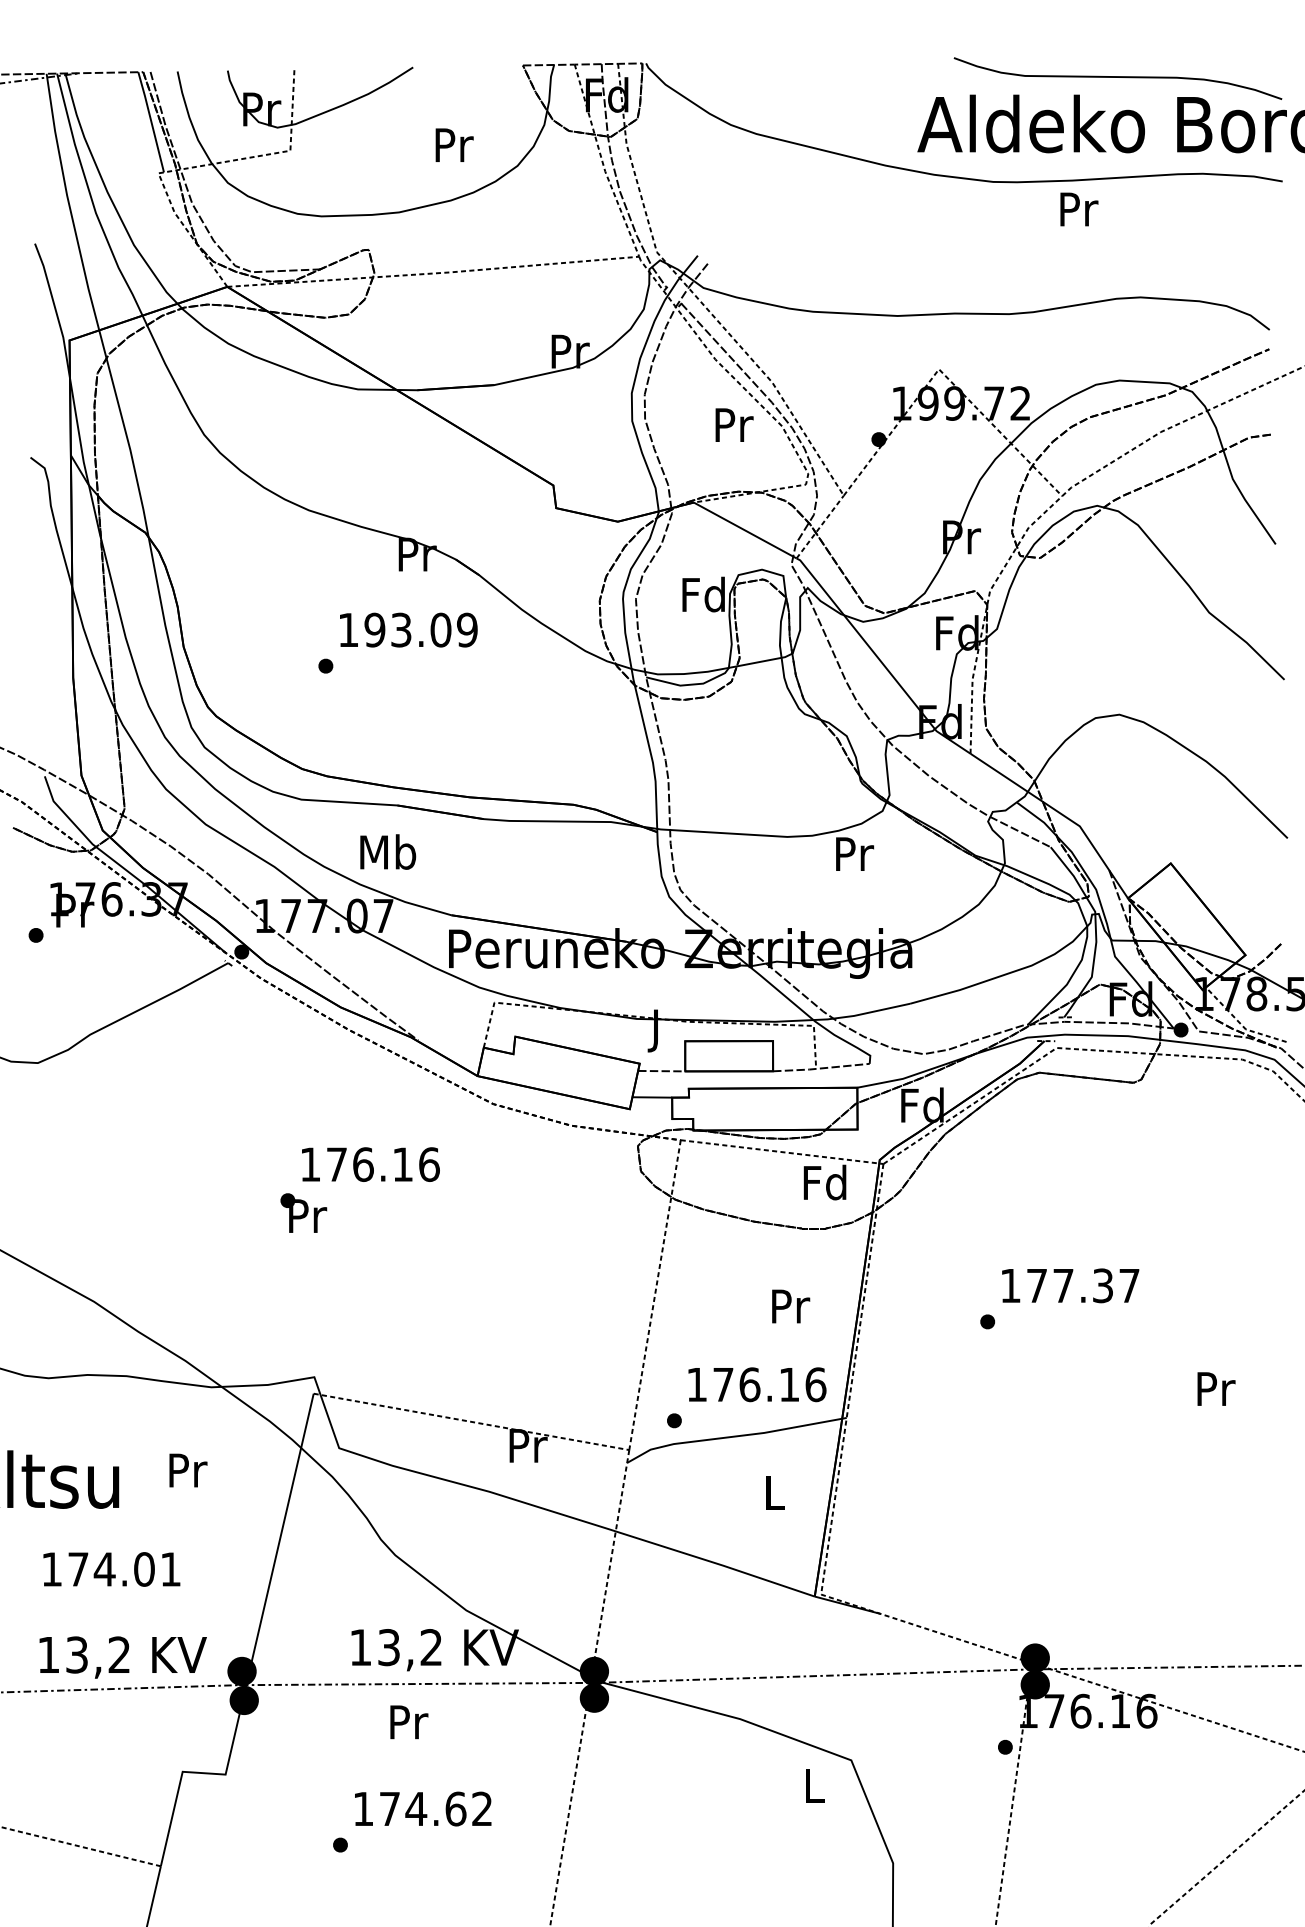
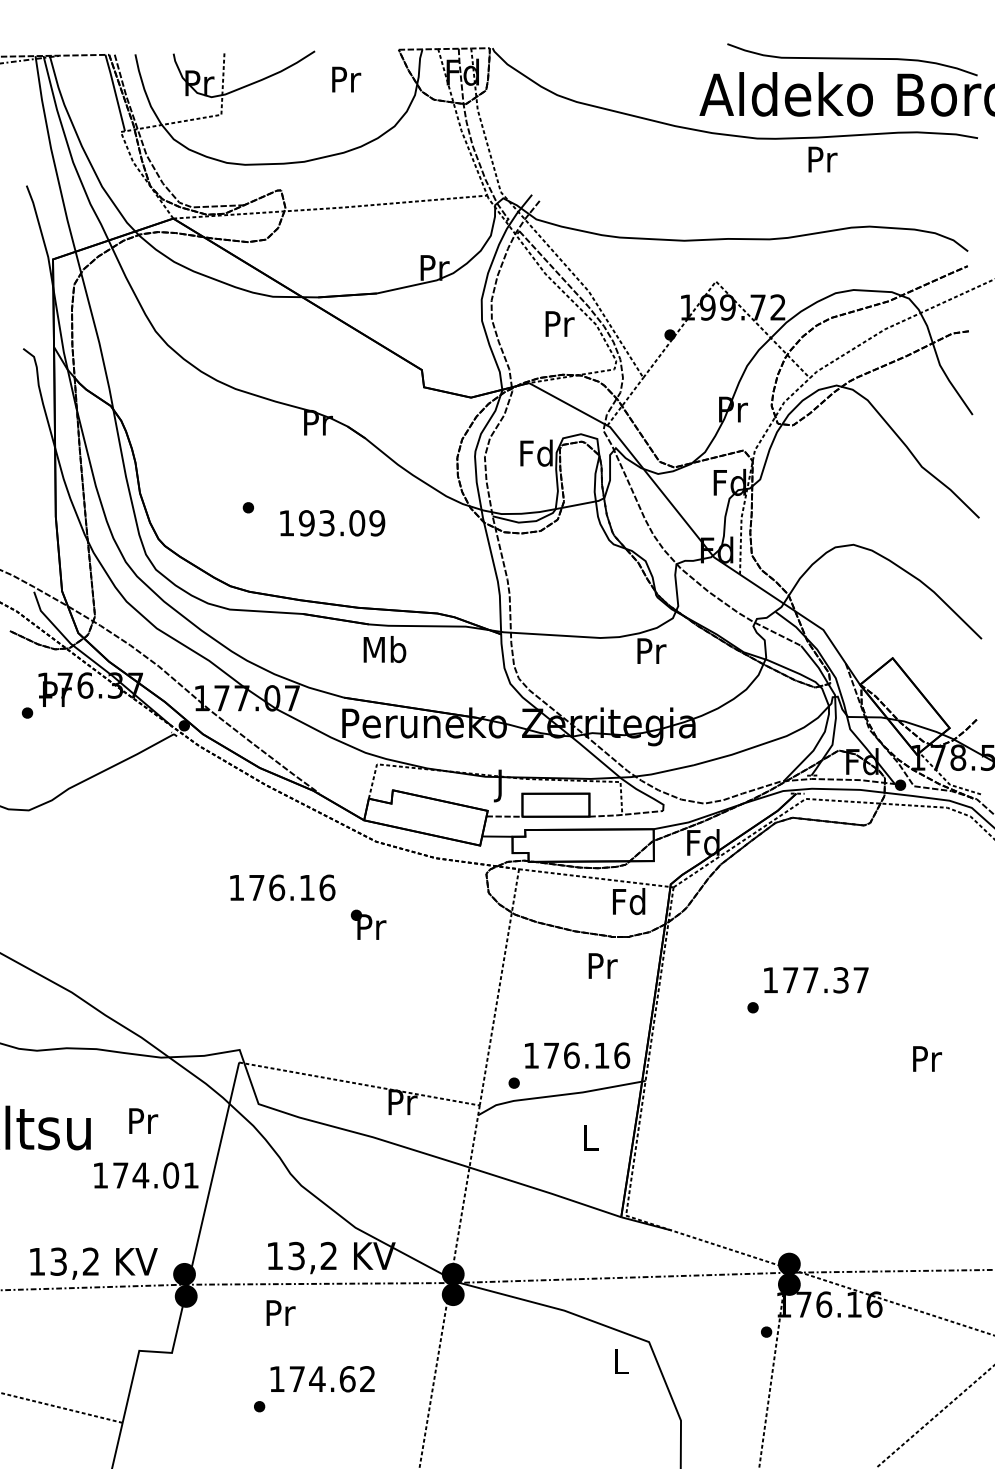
text: (454, 145) -> (346, 79), moved
text: (408, 630) -> (332, 523), moved
text: (387, 852) -> (384, 649), moved
text: (303, 1212) -> (368, 924), moved
text: (790, 1305) -> (602, 965), moved
text: (112, 1569) -> (146, 1175), moved
text: (408, 1721) -> (280, 1312), moved

